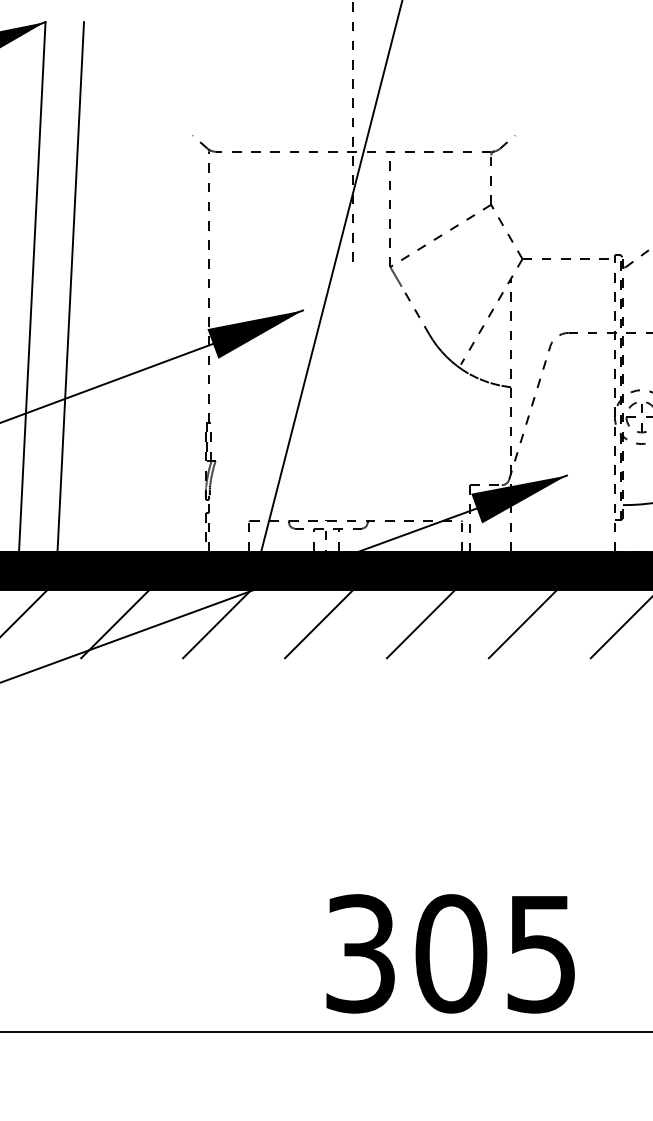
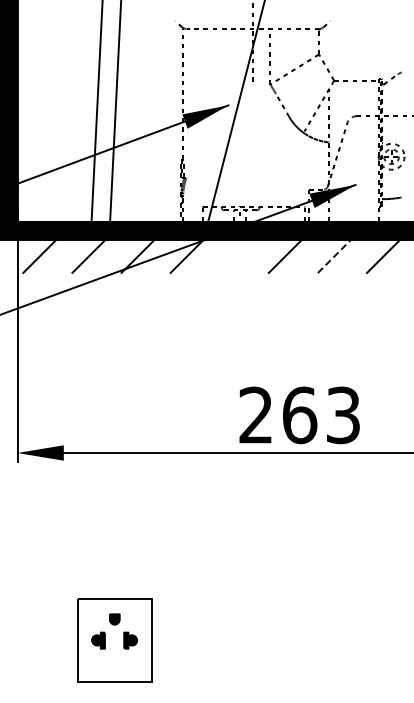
line: (317, 624) -> (235, 256), removed
line: (523, 624) -> (334, 256), solid -> dashed
text: (450, 954) -> (299, 415), 305 -> 263

